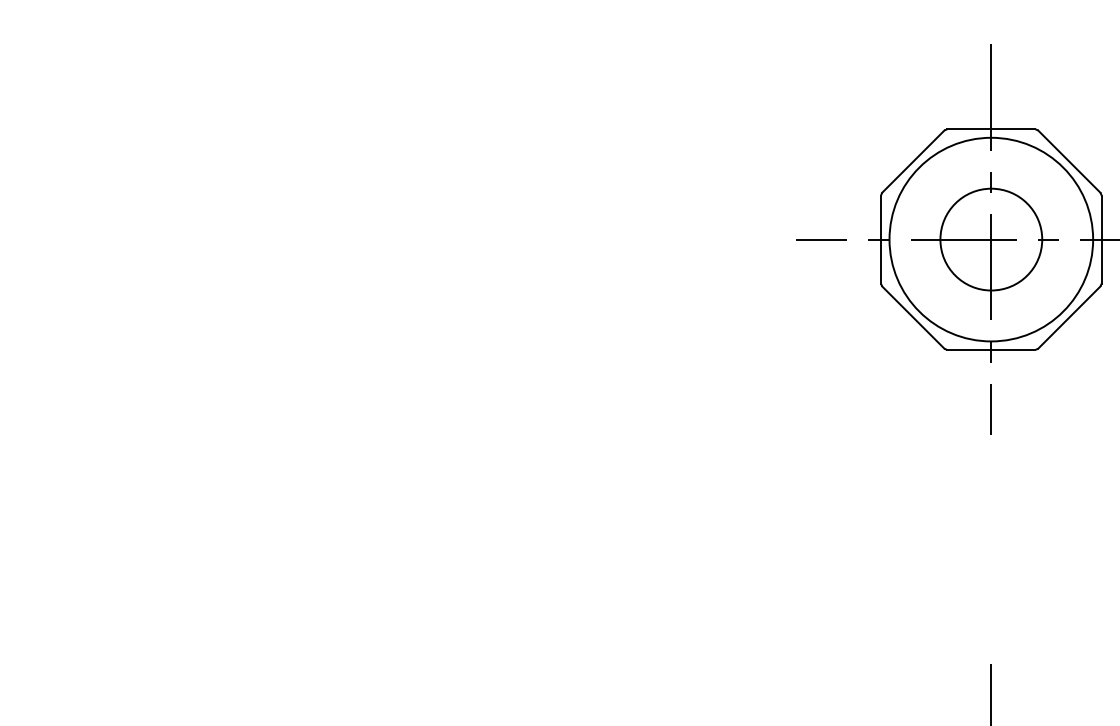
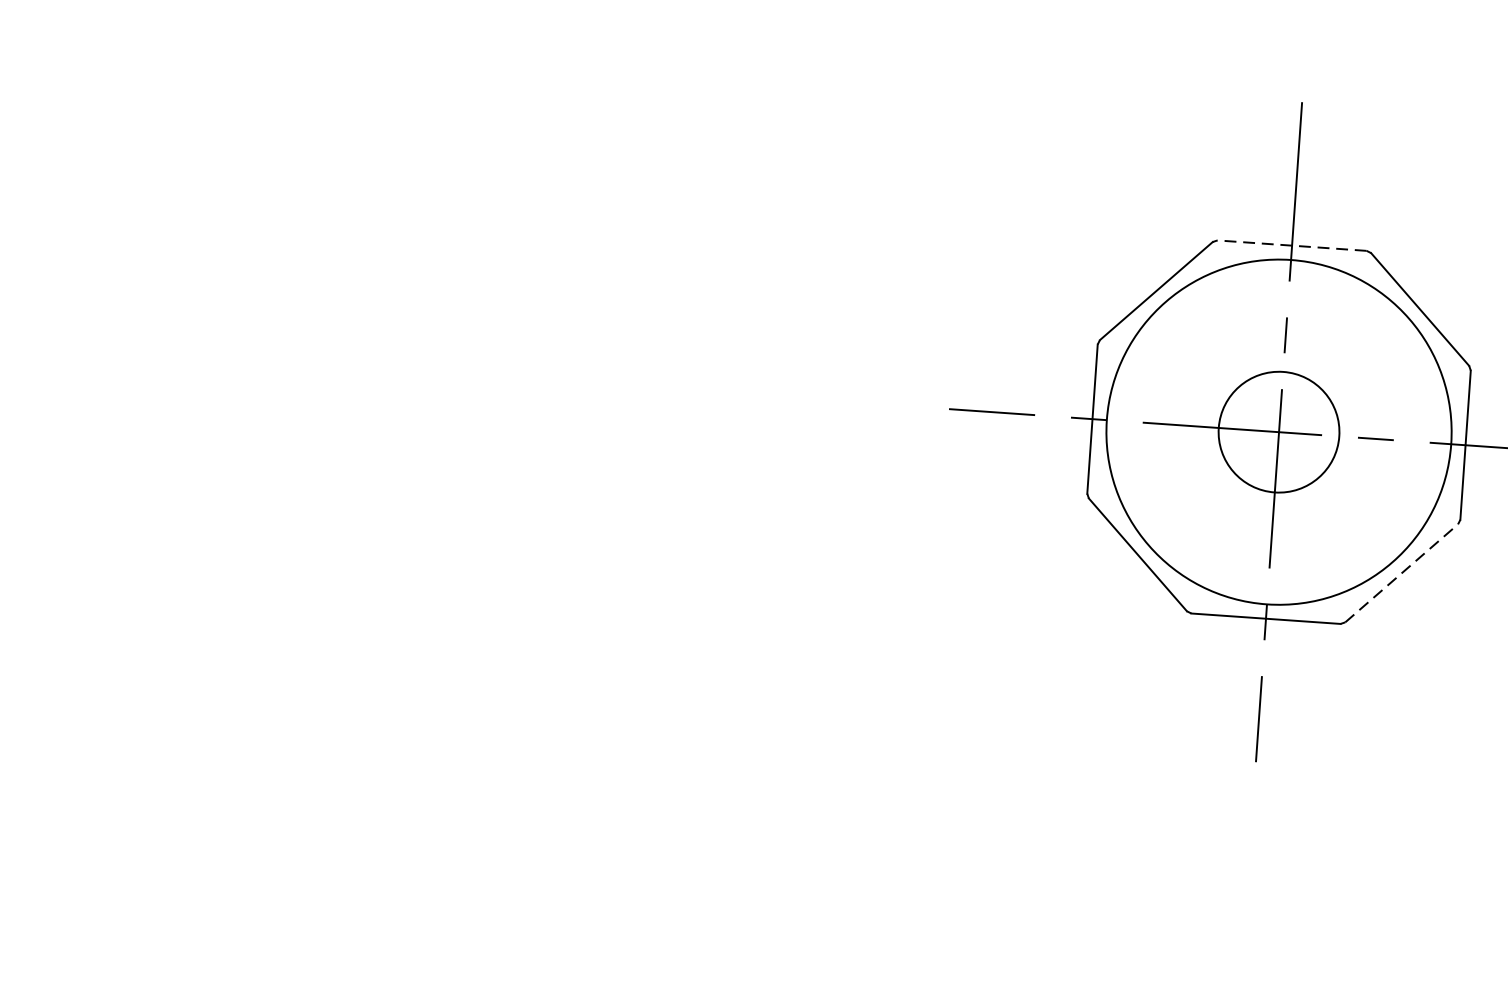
line: (990, 129) -> (1290, 245), solid -> dashed
circle: (991, 239) -> (1279, 432), size x0.7
line: (1069, 317) -> (1402, 573), solid -> dashed

